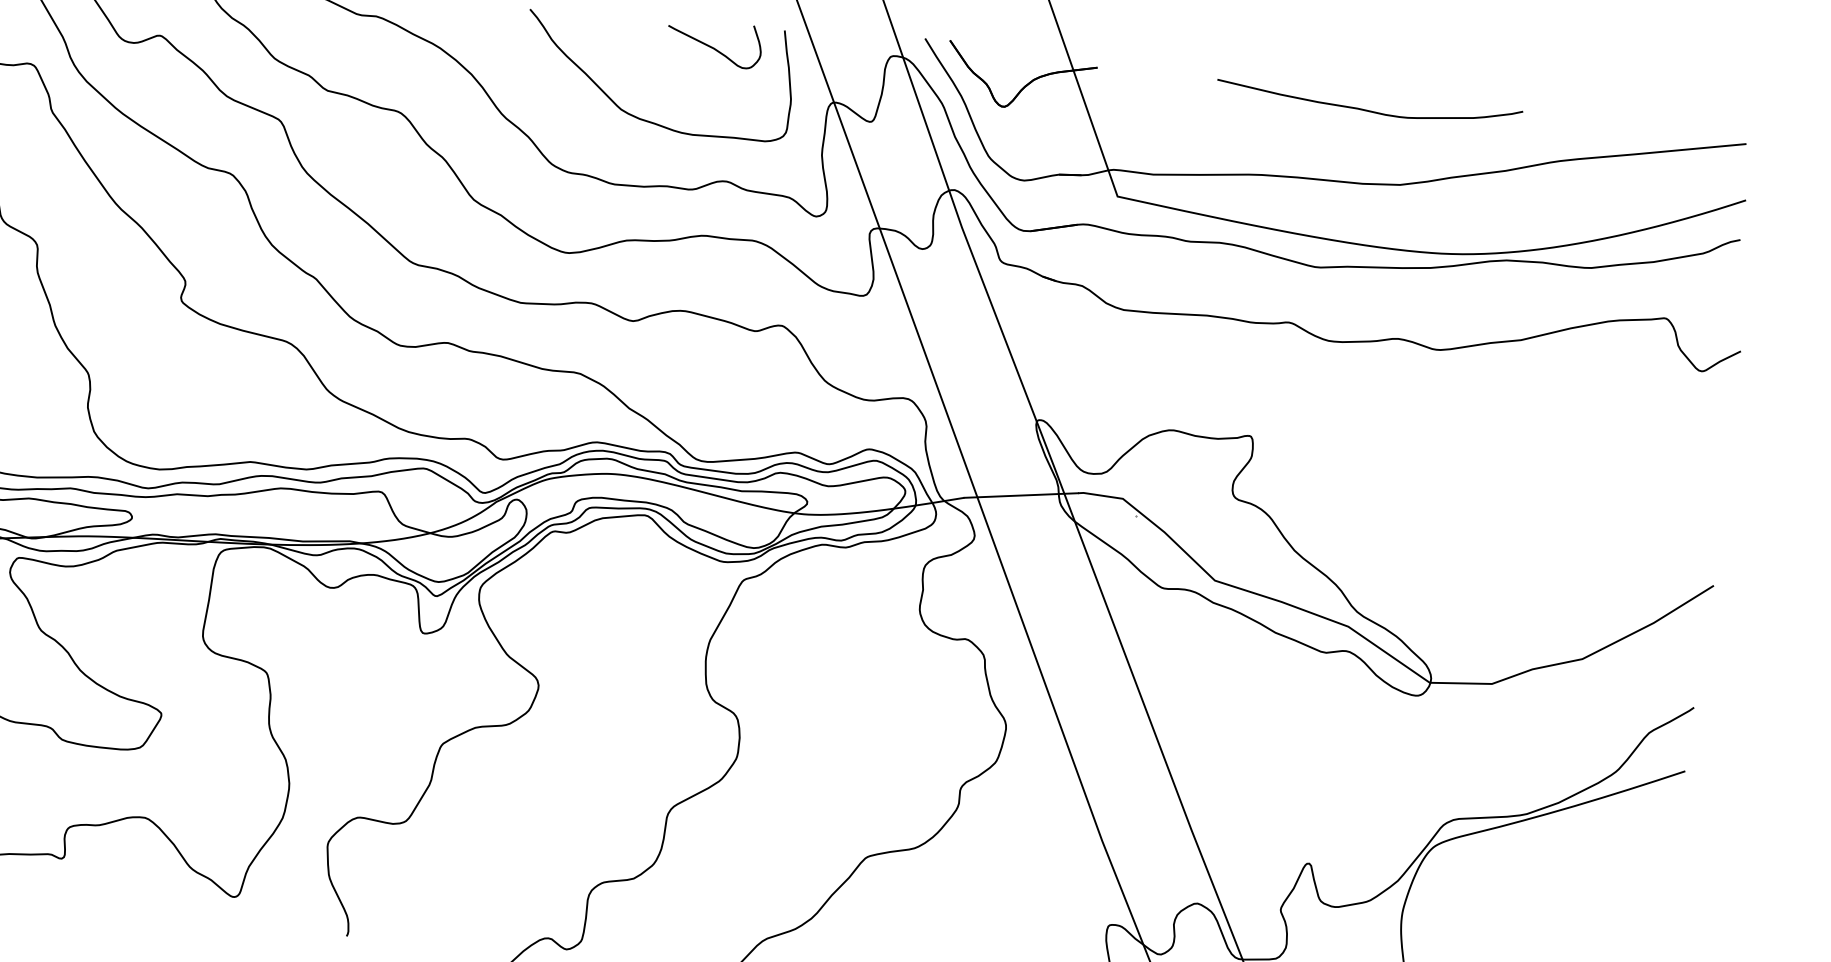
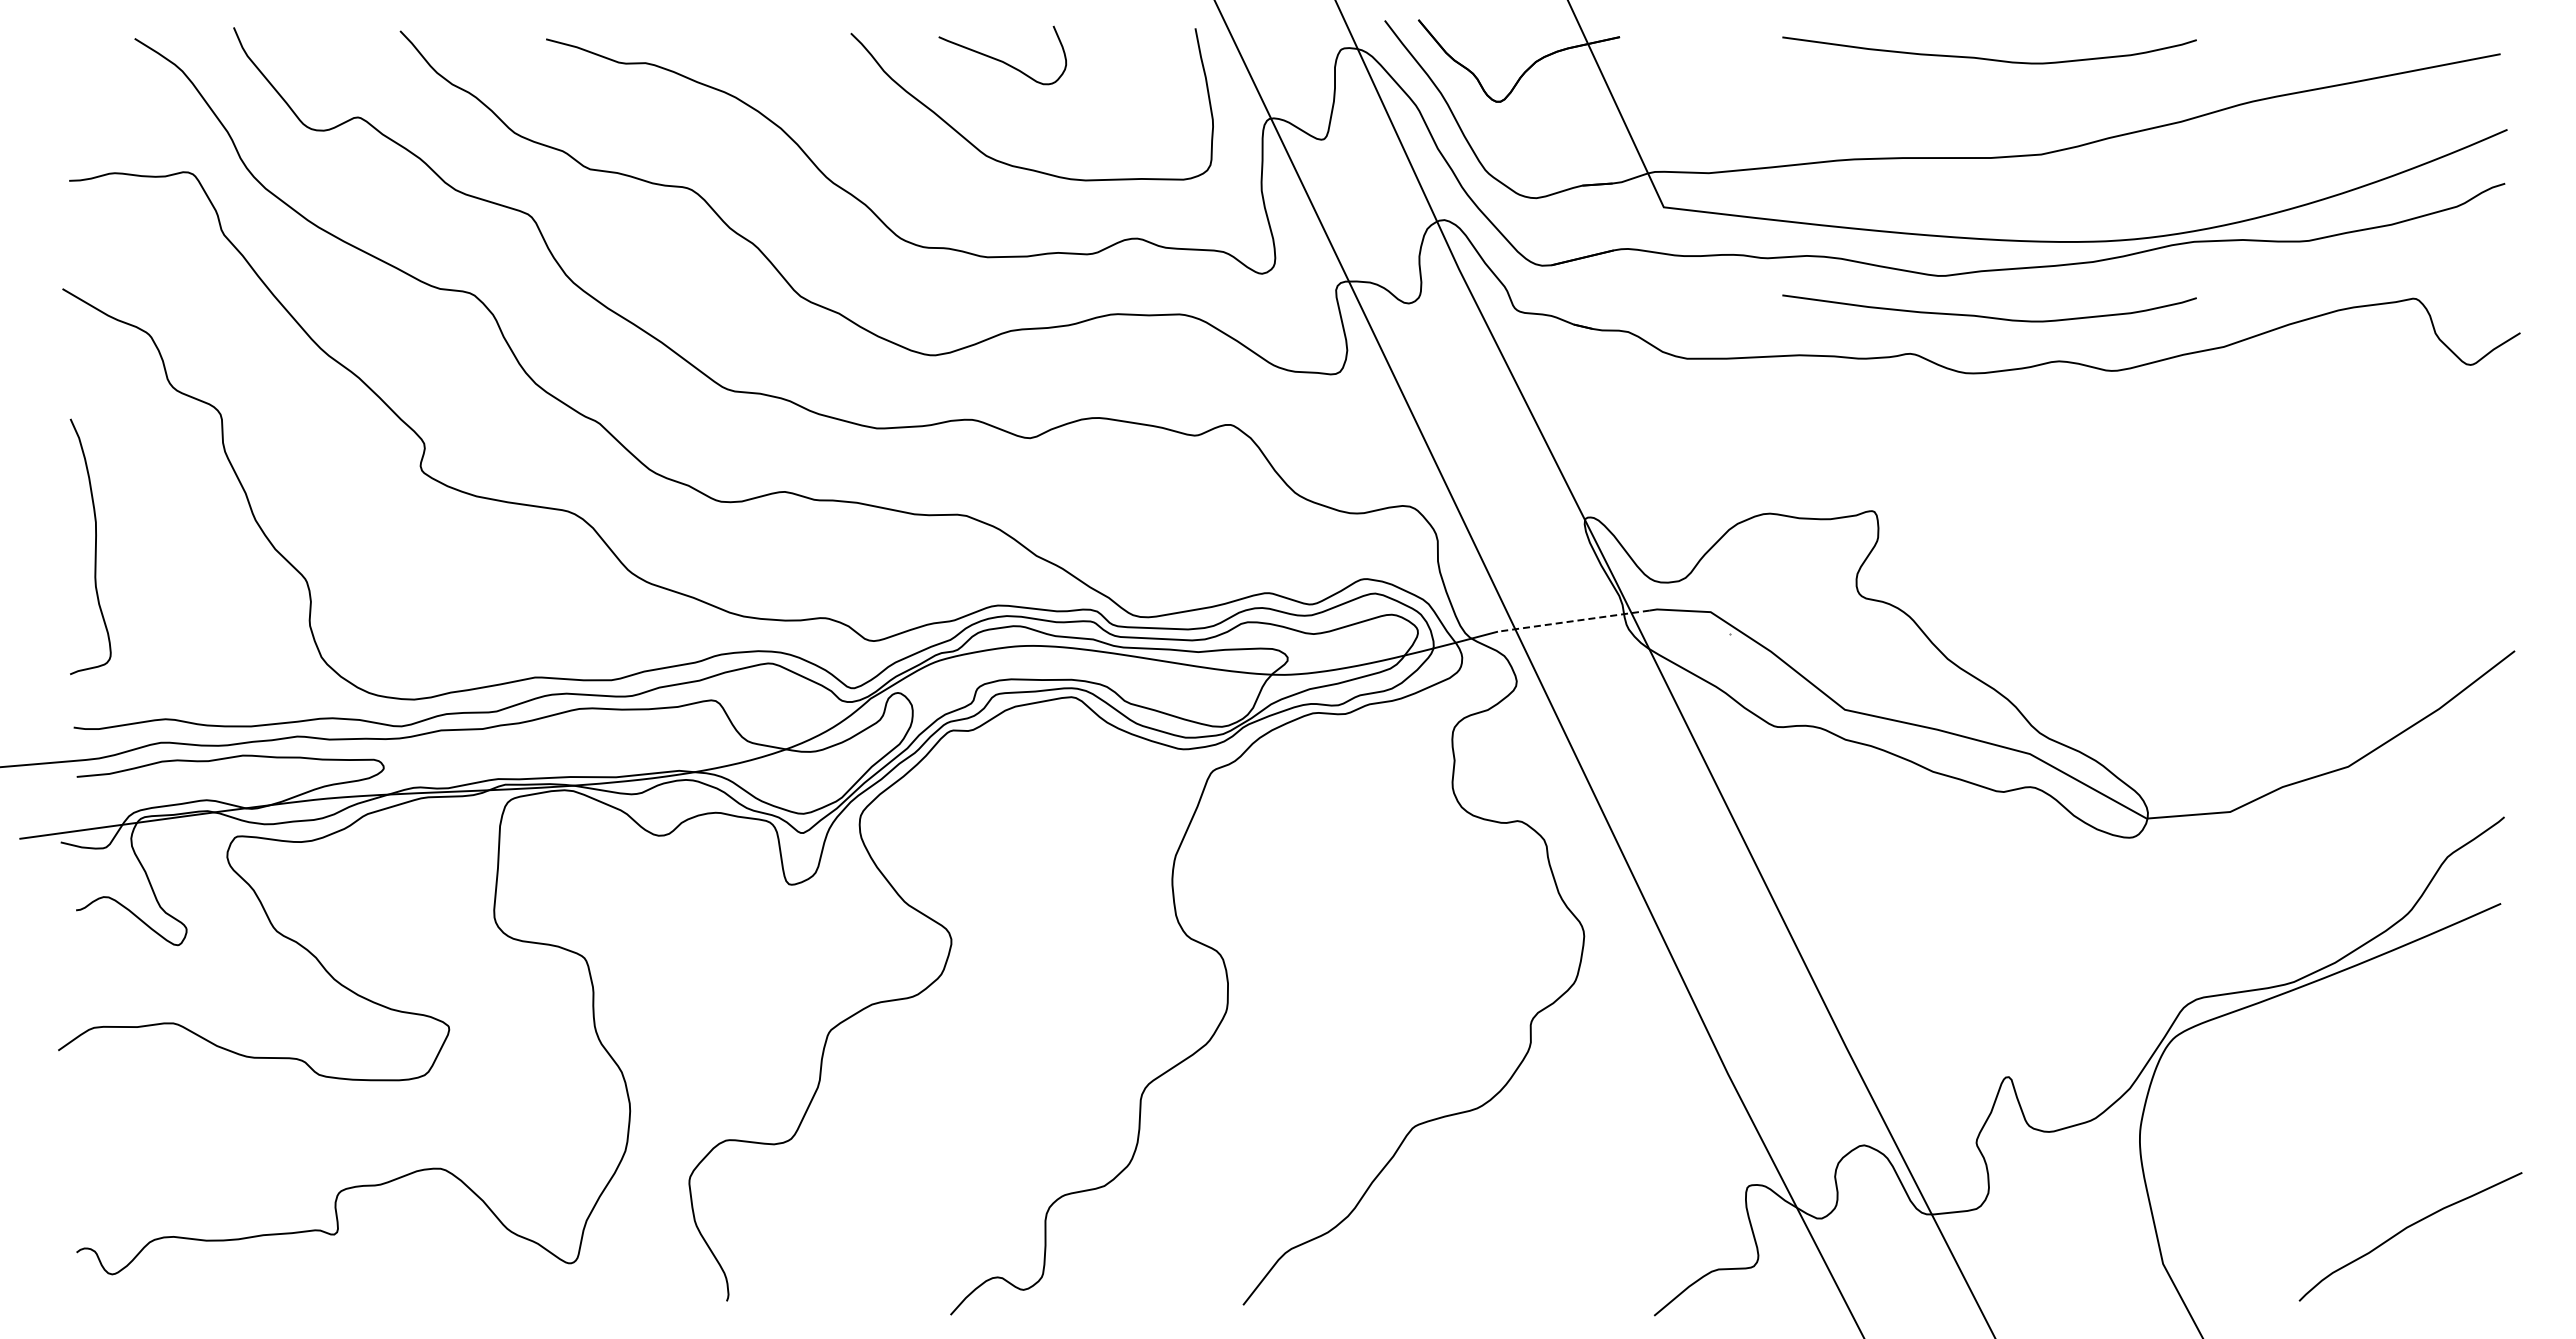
curve: (711, 46) -> (999, 59), moved
curve: (1350, 300) -> (1989, 316), added
line: (1020, 495) -> (1573, 621), solid -> dashed

